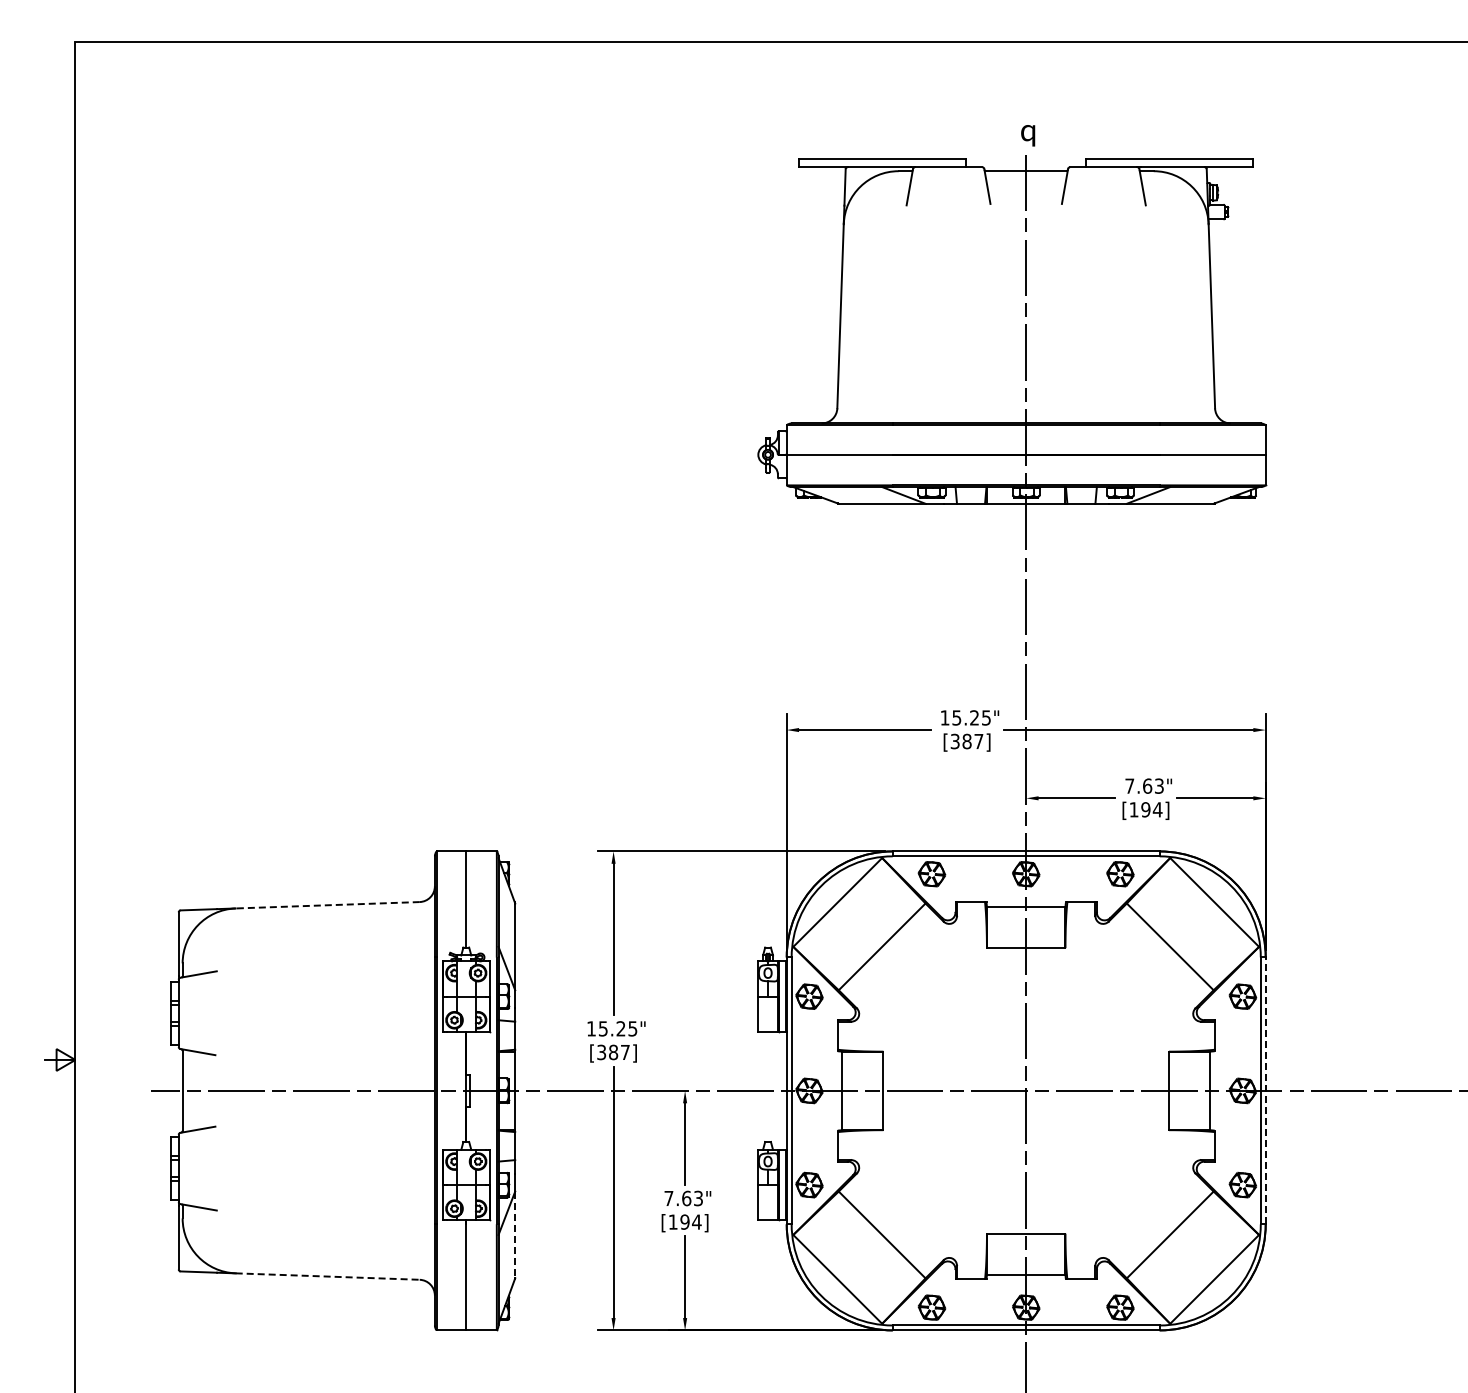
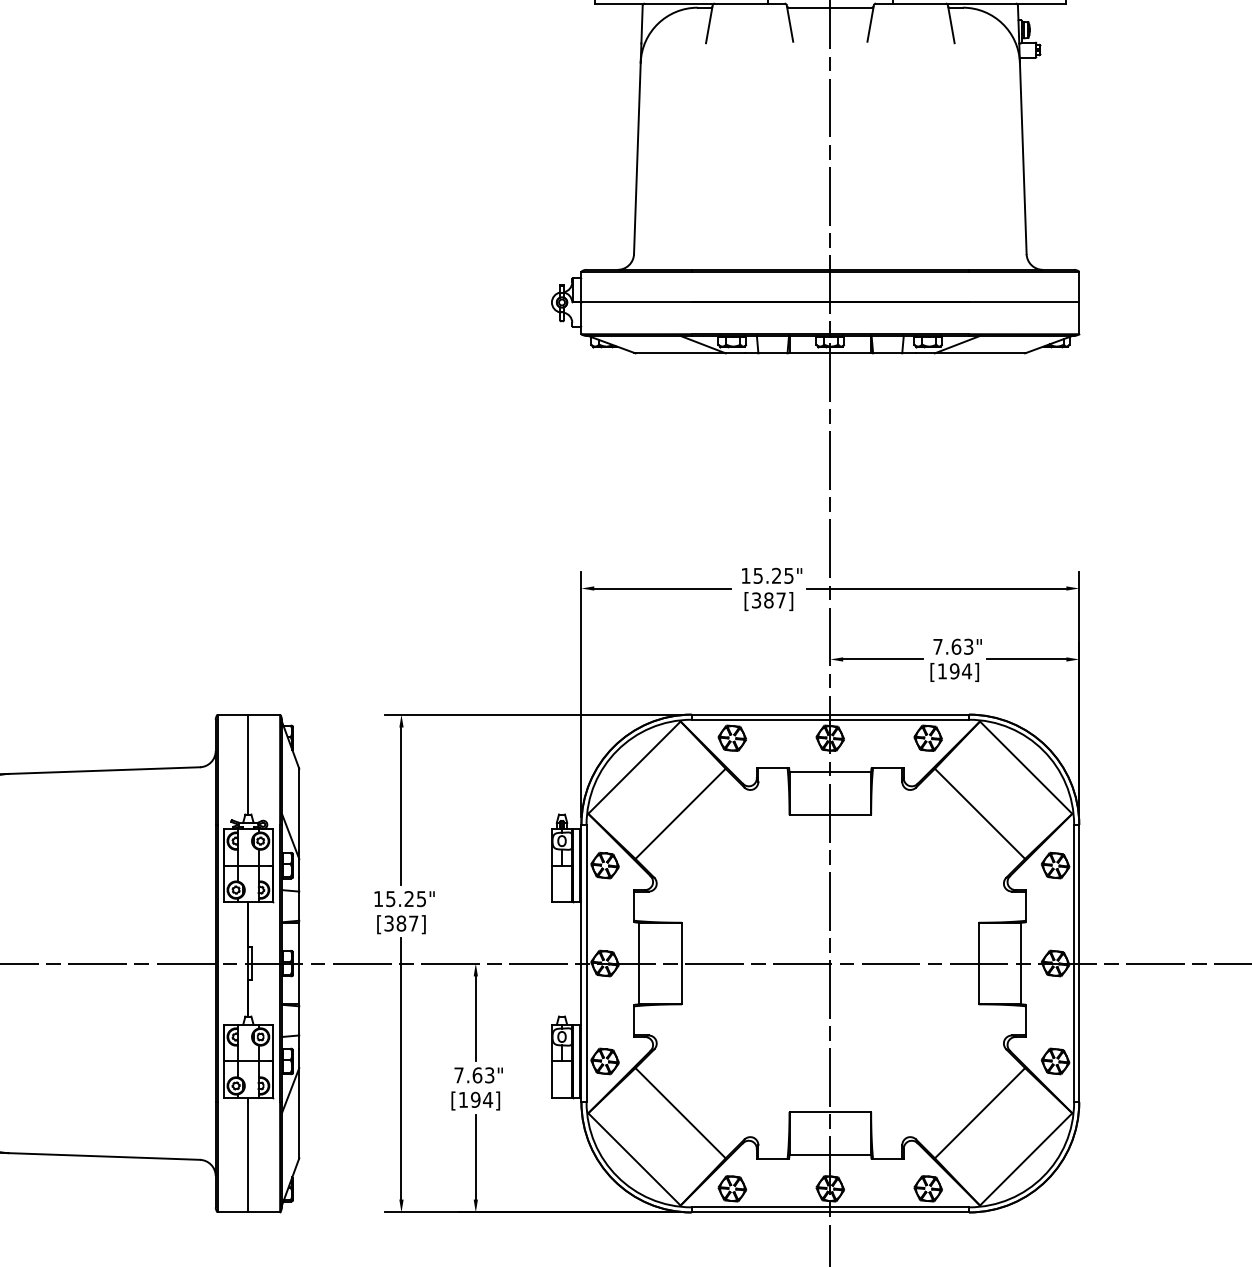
line: (327, 905) -> (104, 770), dashed -> solid
line: (1265, 1090) -> (1079, 963), dashed -> solid
line: (515, 1235) -> (299, 1113), dashed -> solid
line: (328, 1276) -> (105, 1156), dashed -> solid

